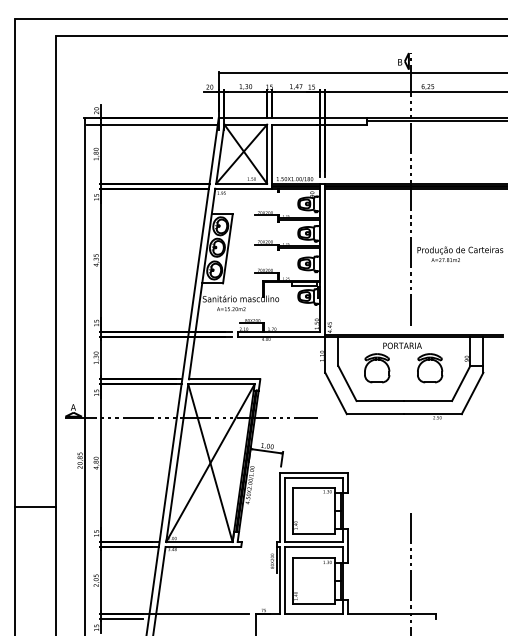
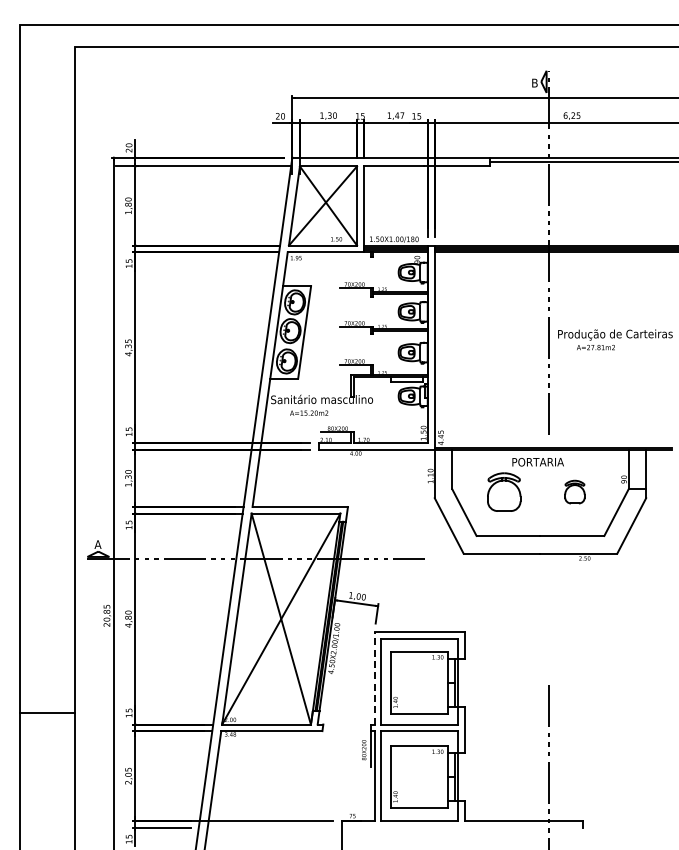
part: (429, 367) -> (574, 491), size x0.6
line: (35, 507) -> (47, 713), moved
line: (280, 507) -> (374, 678), solid -> dashed

